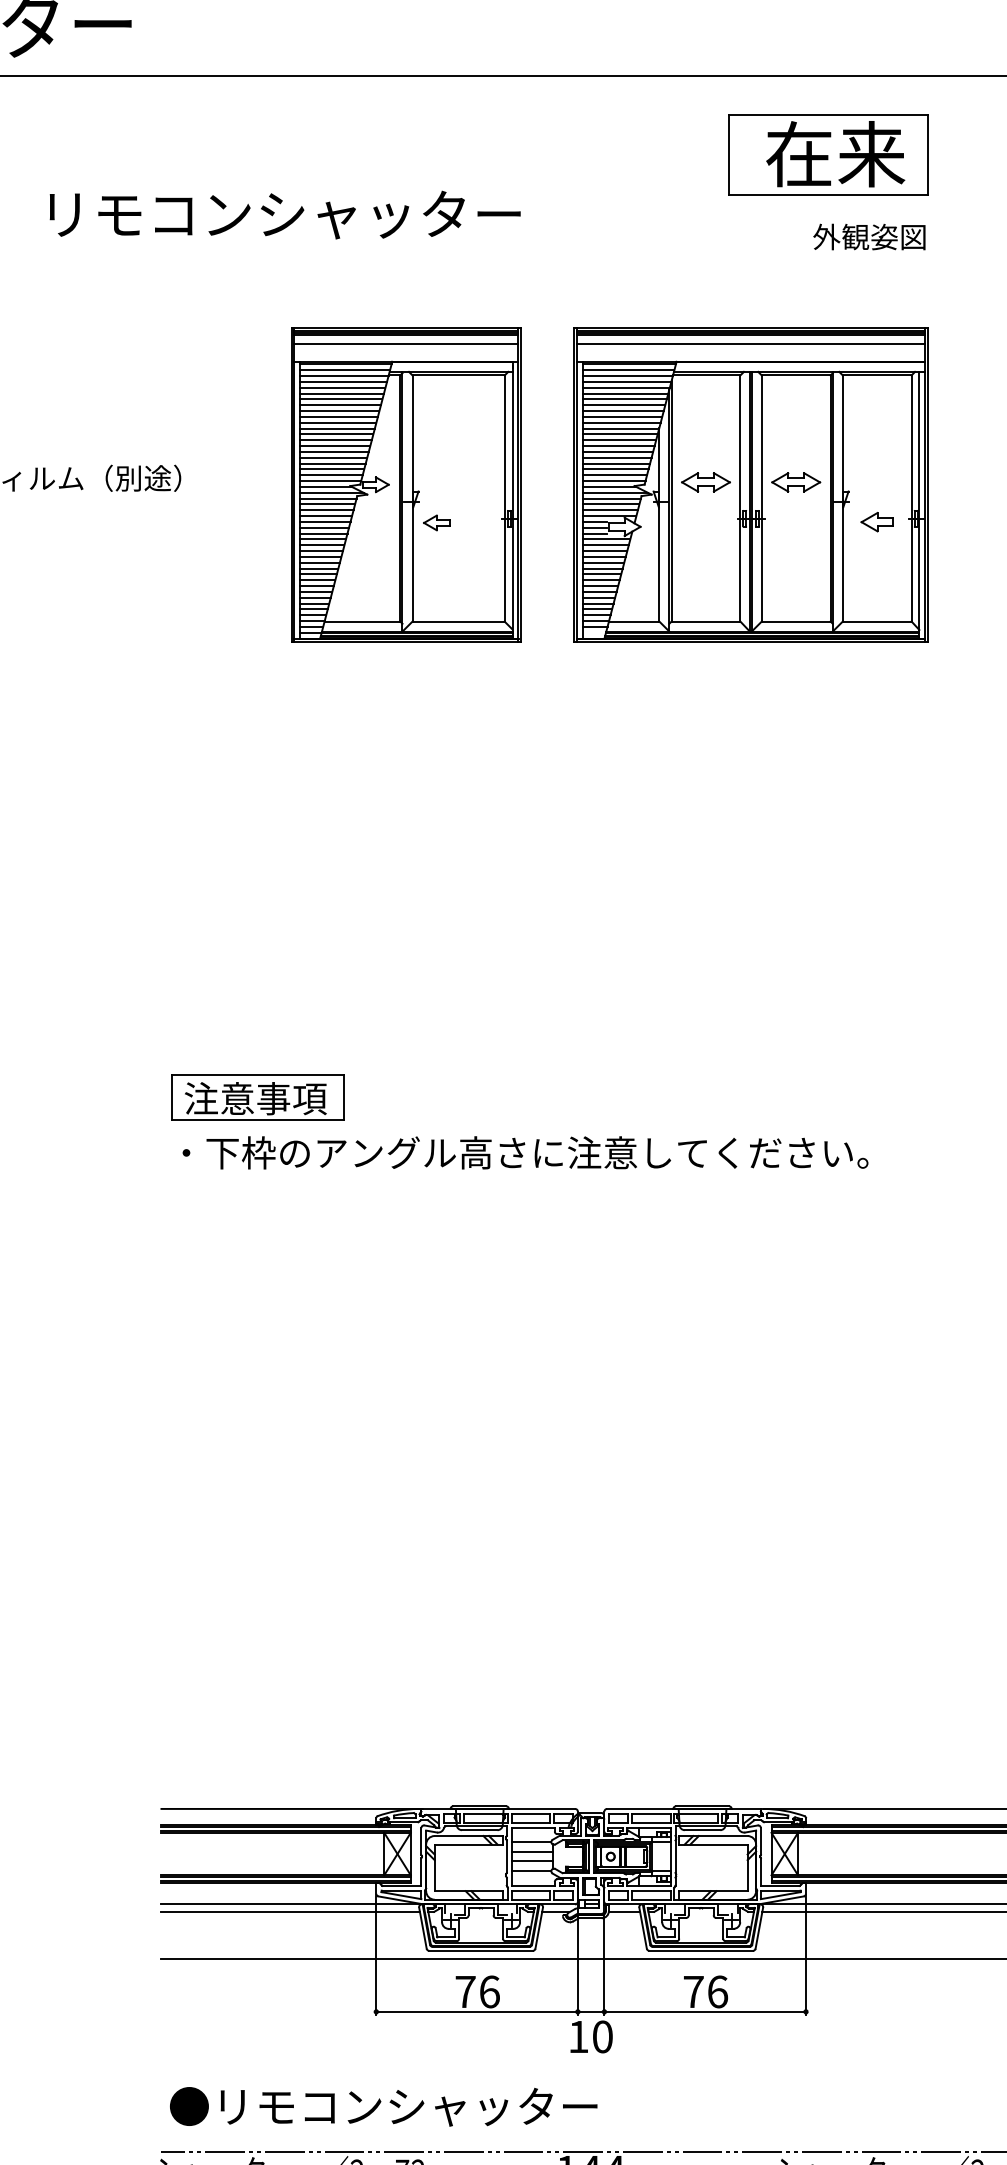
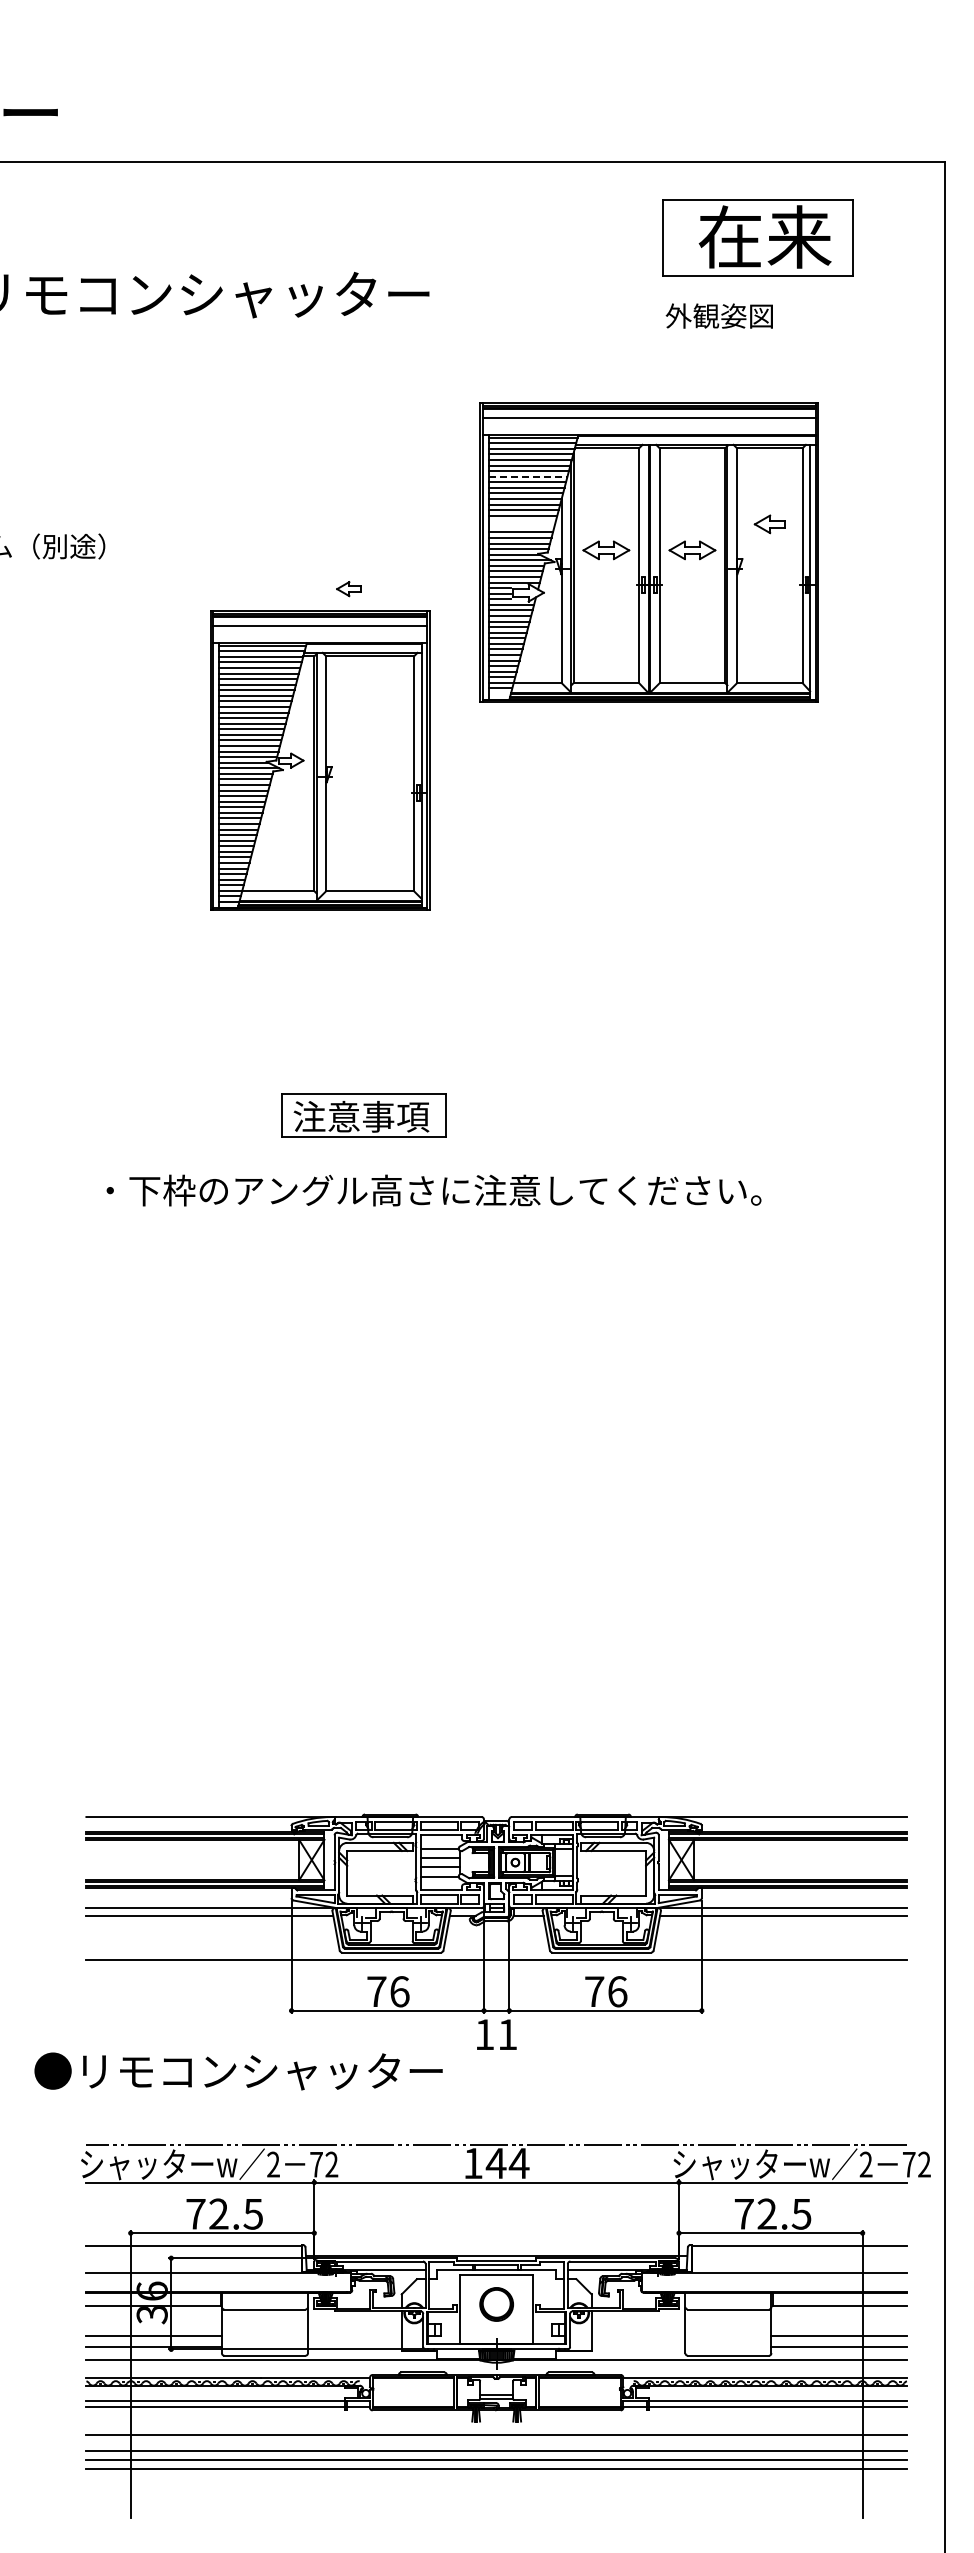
part: (827, 154) -> (757, 237), moved
text: (868, 236) -> (718, 315), moved
line: (624, 405) -> (528, 476), solid -> dashed
line: (617, 452) -> (521, 521), removed
line: (617, 457) -> (521, 526), removed
part: (406, 484) -> (320, 760), moved
part: (876, 522) -> (769, 524), moved
part: (257, 1097) -> (363, 1115), moved
text: (602, 2036) -> (507, 2034), 10 -> 11
text: (383, 2106) -> (238, 2071), moved

